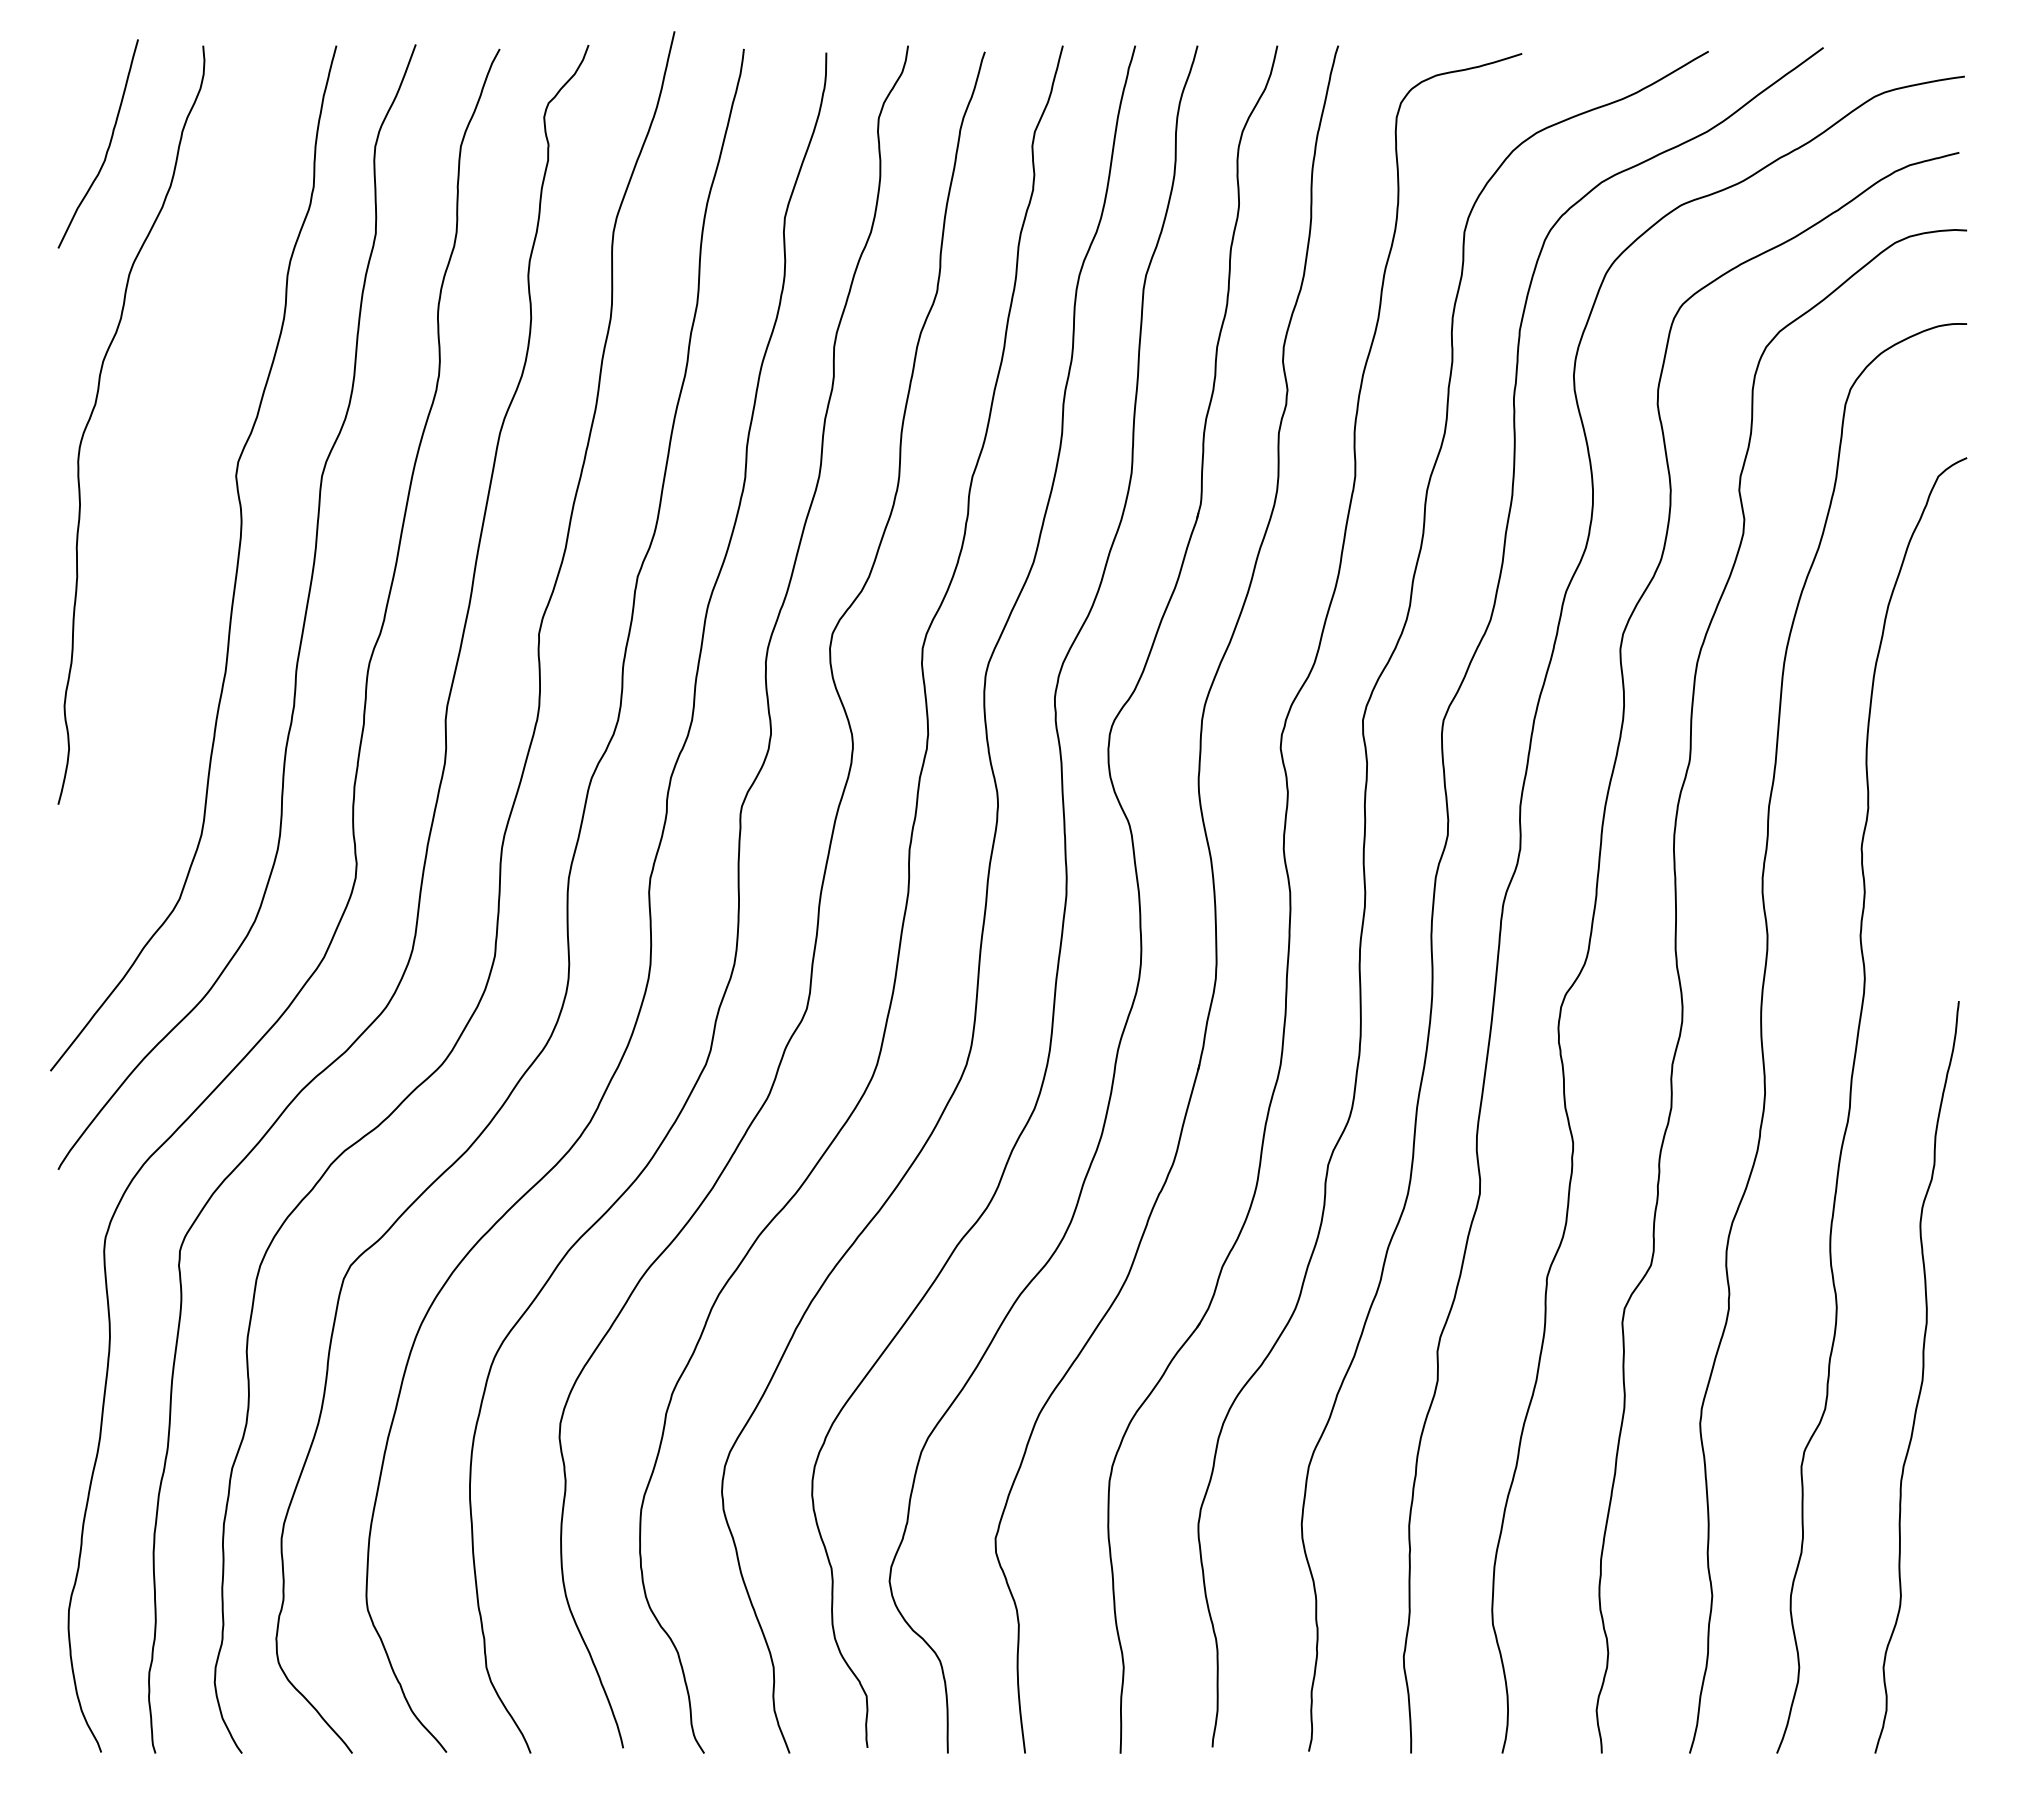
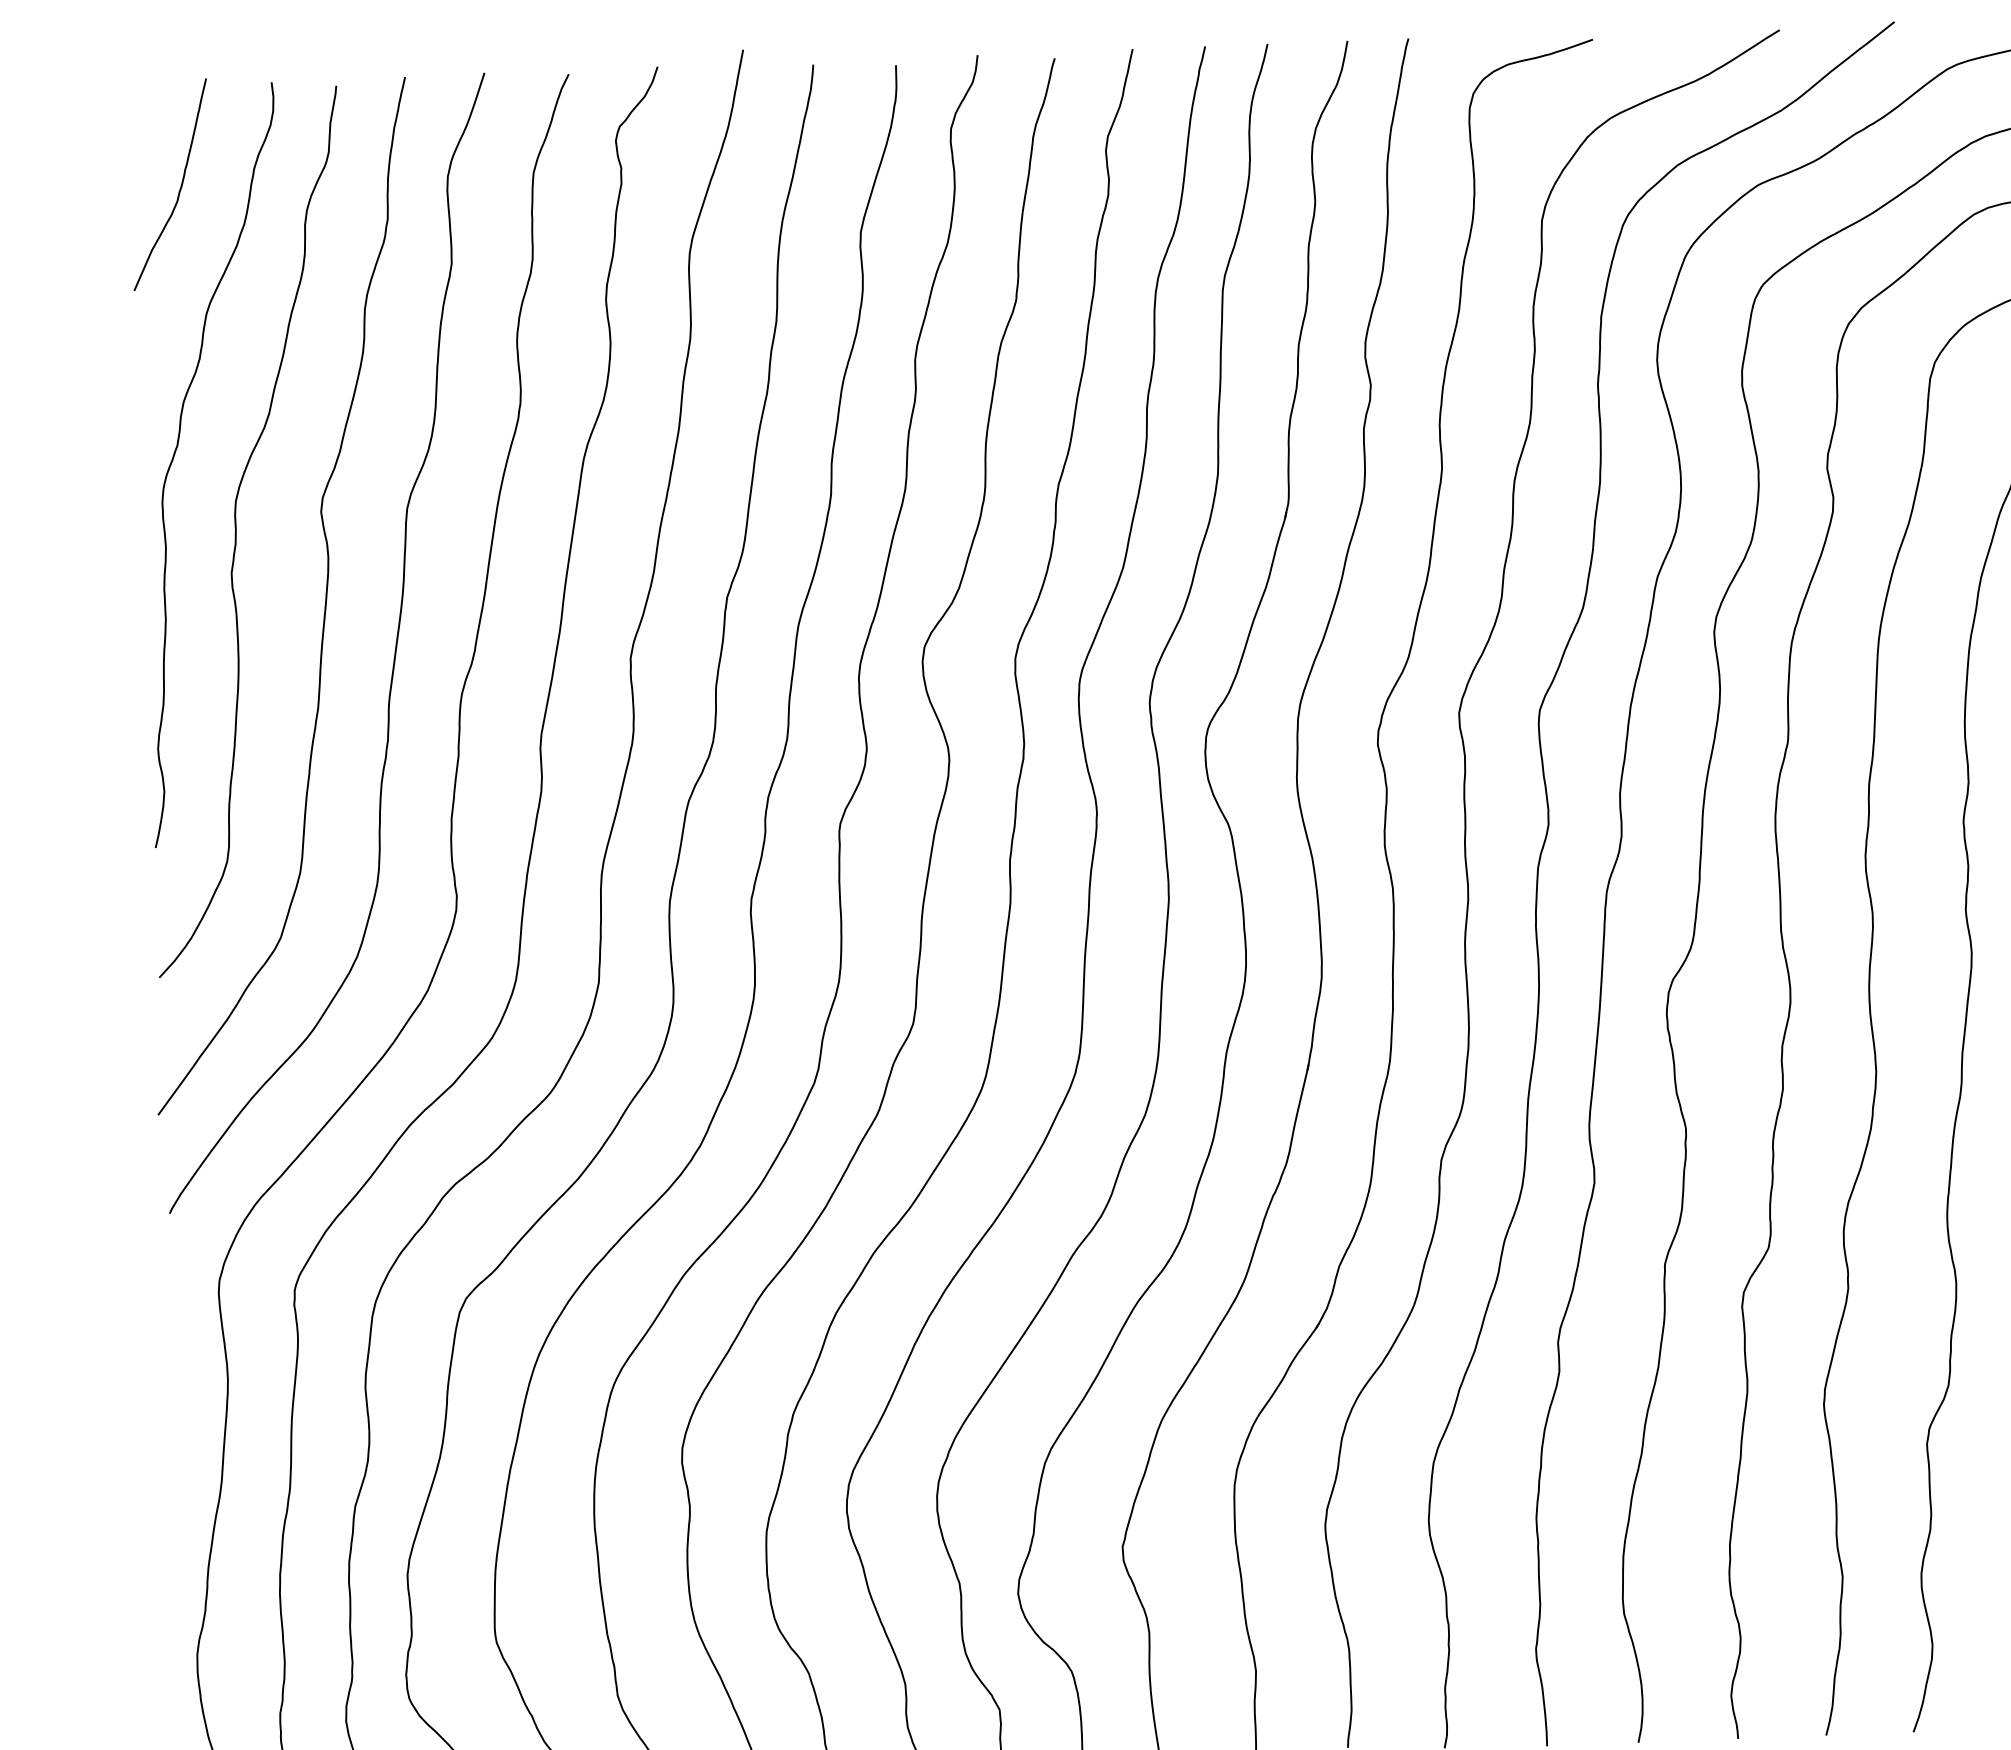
curve: (151, 492) -> (237, 531), added

